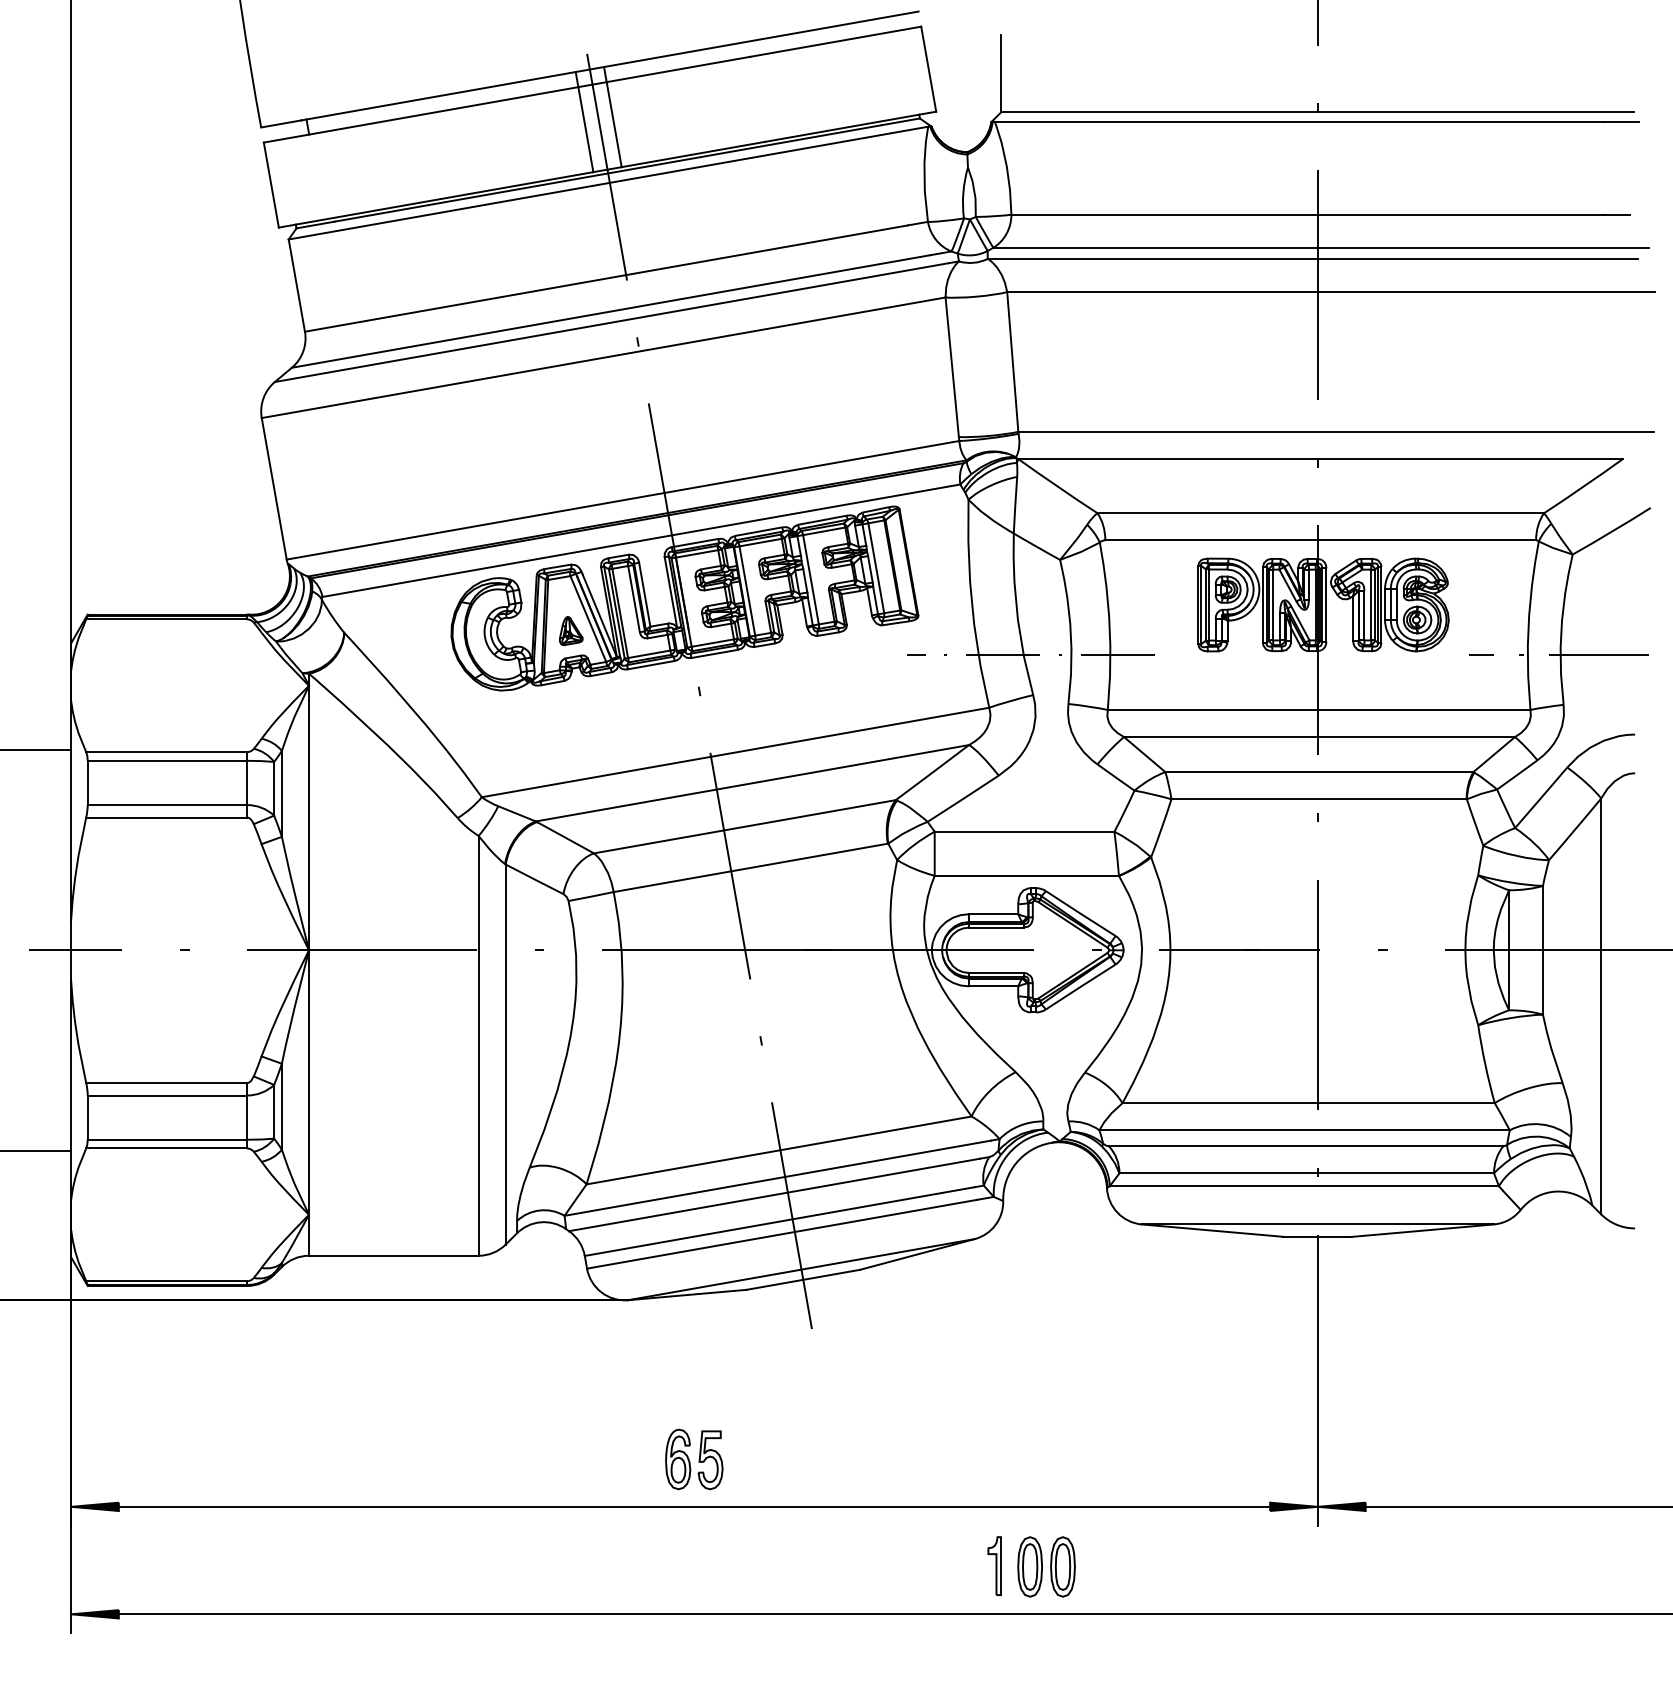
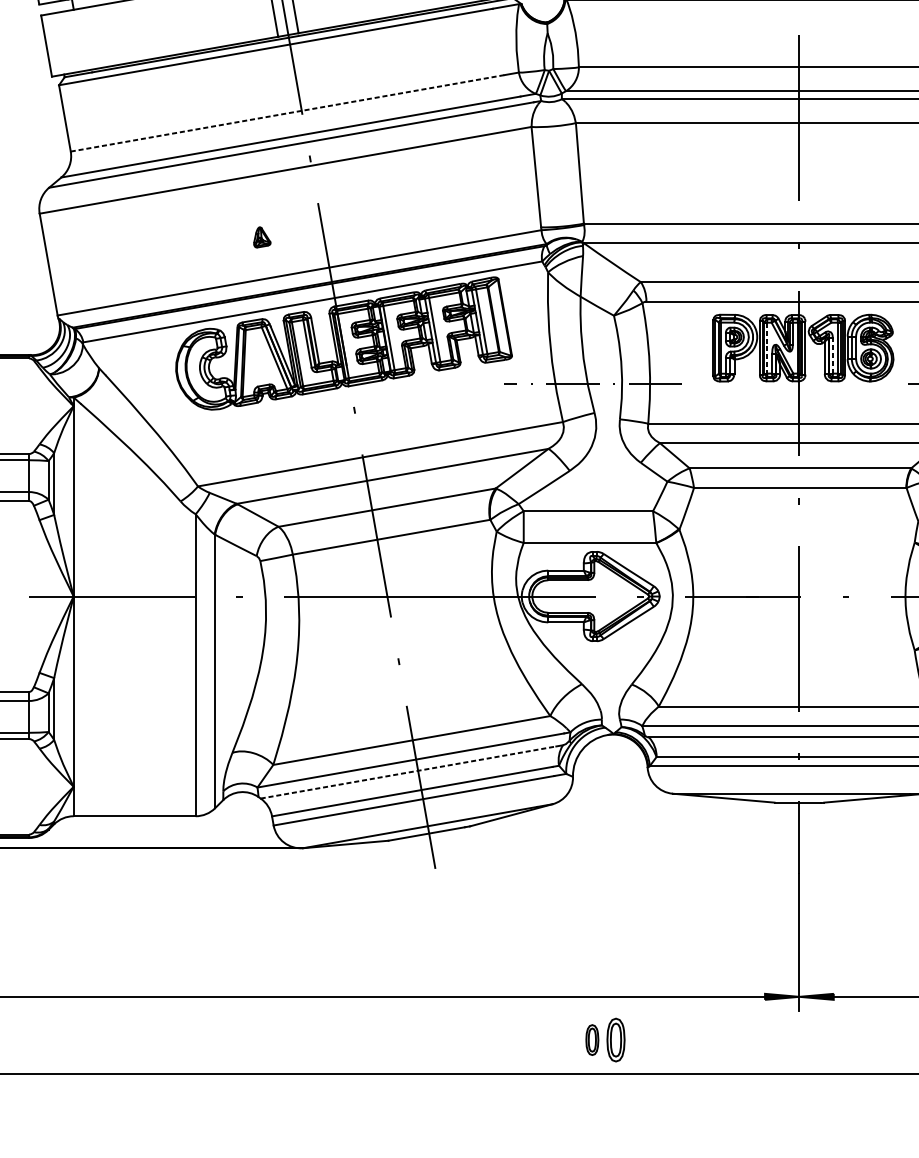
line: (606, 278) -> (287, 113), solid -> dashed
line: (1273, 605) -> (767, 348), solid -> dashed
line: (1364, 615) -> (832, 355), solid -> dashed
part: (571, 630) -> (262, 237), moved
line: (774, 1194) -> (408, 772), solid -> dashed
part: (694, 1459) -> (350, 962), removed
part: (994, 1565) -> (566, 1039), removed
part: (1029, 1566) -> (591, 1039), size x0.7

